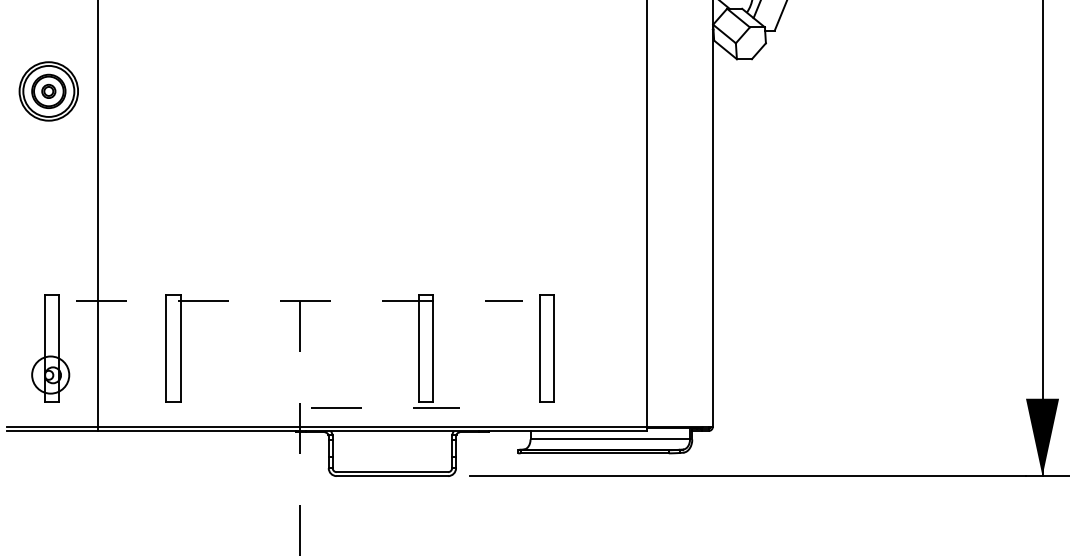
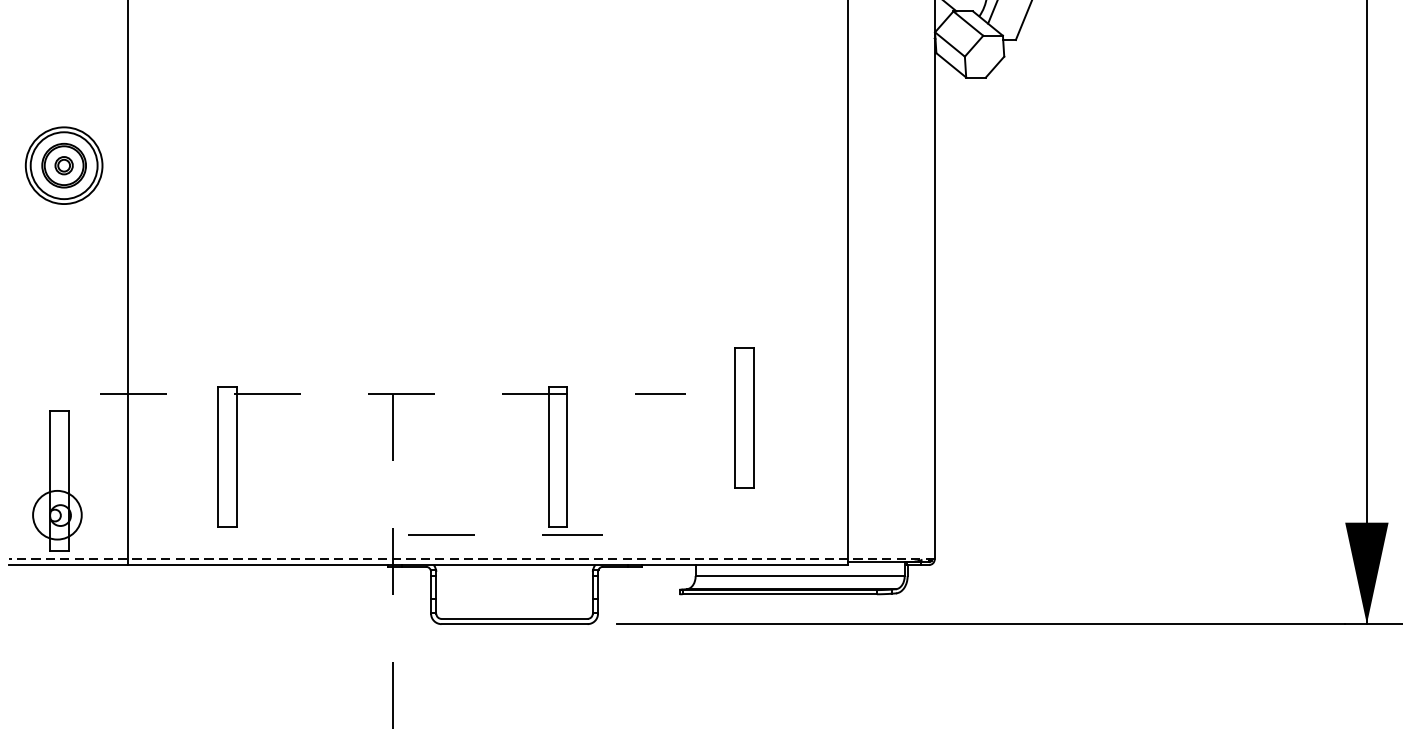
part: (48, 91) -> (63, 165), moved
part: (50, 348) -> (57, 480), moved
part: (546, 348) -> (744, 417), moved
line: (359, 426) -> (471, 559), solid -> dashed

